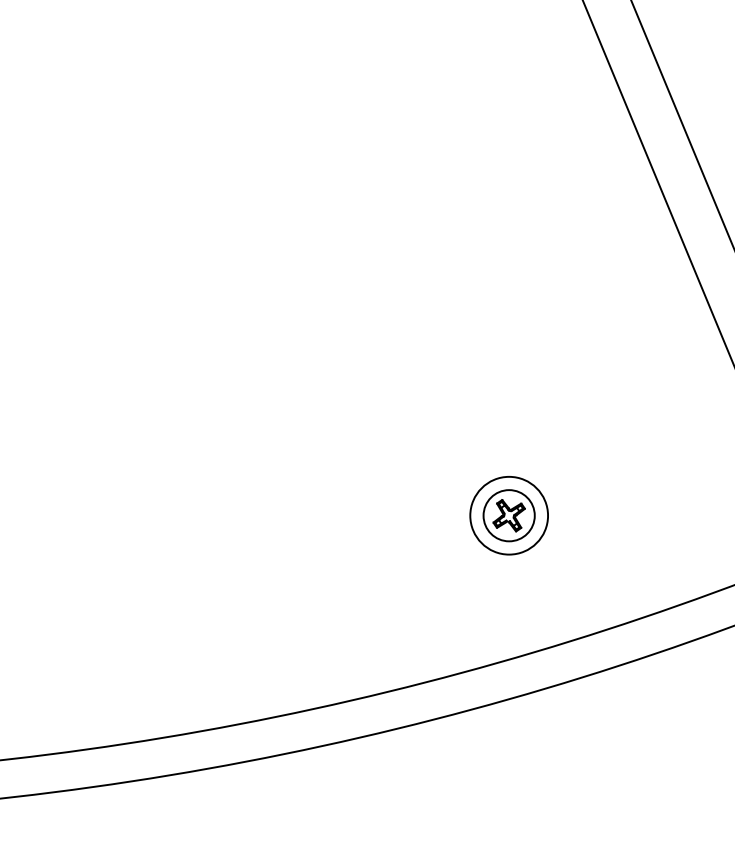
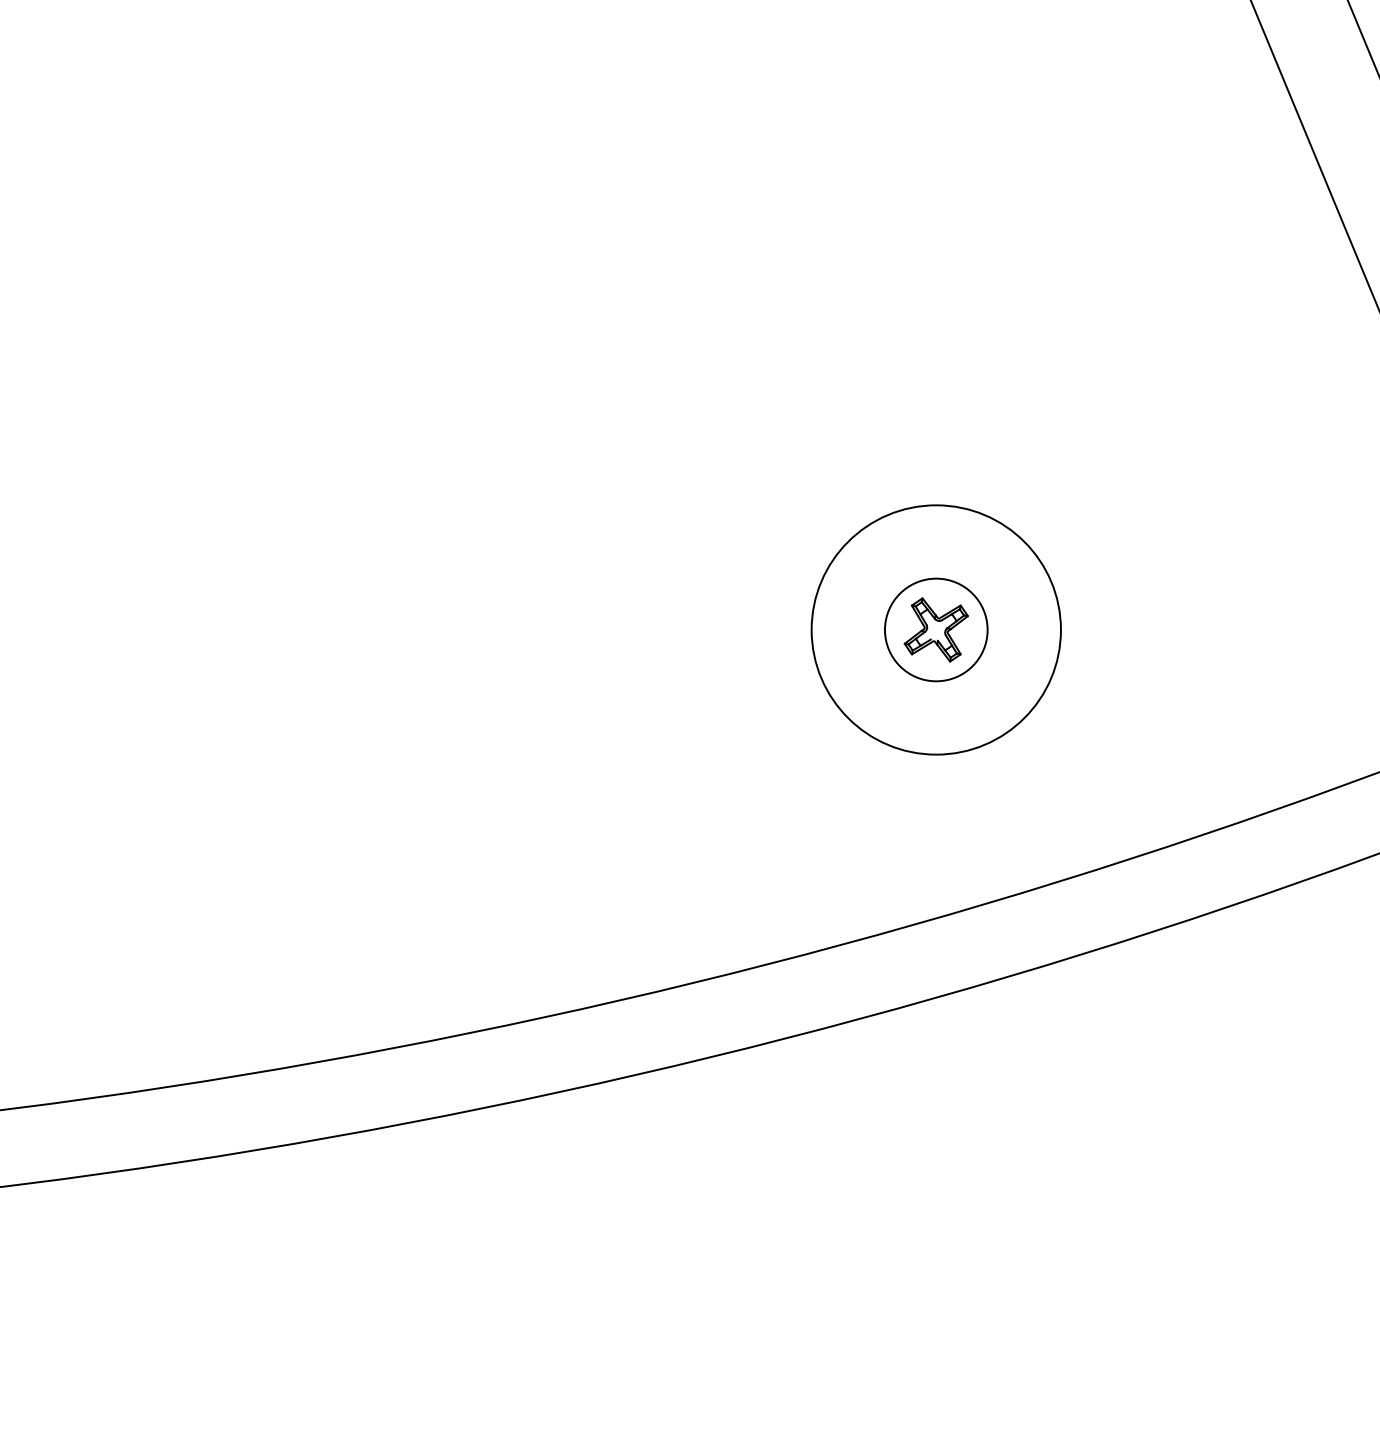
circle: (509, 515) -> (936, 629), size x1.6

